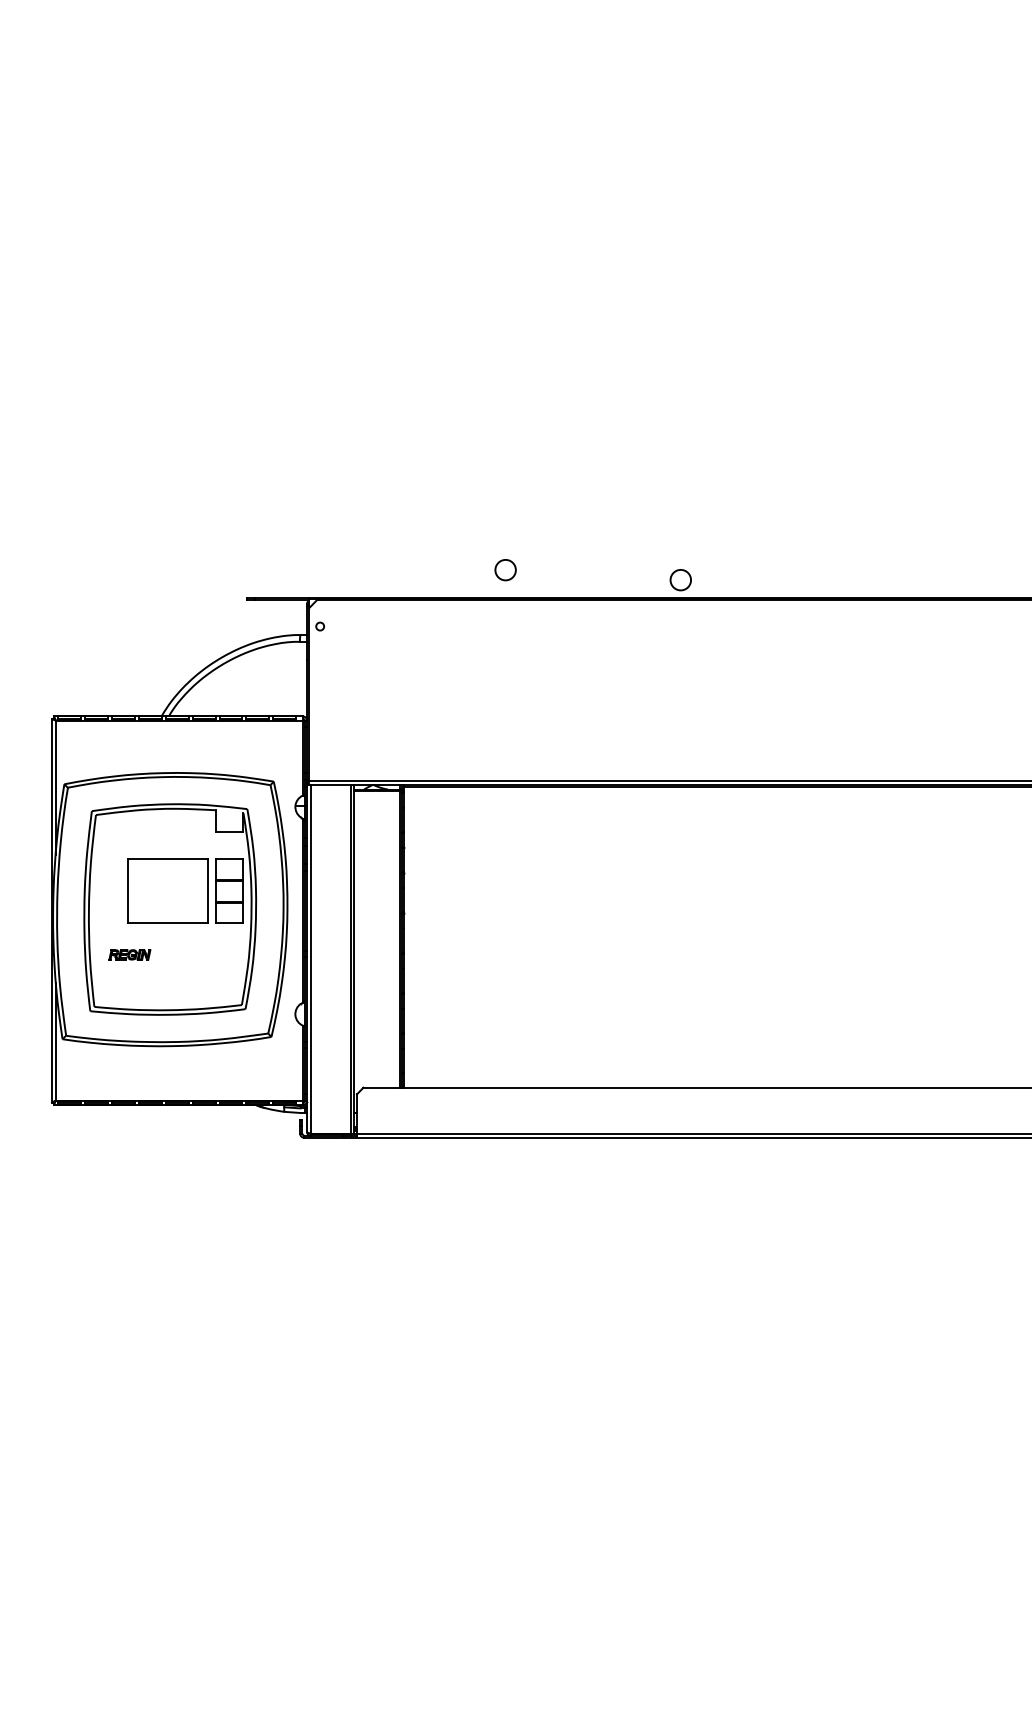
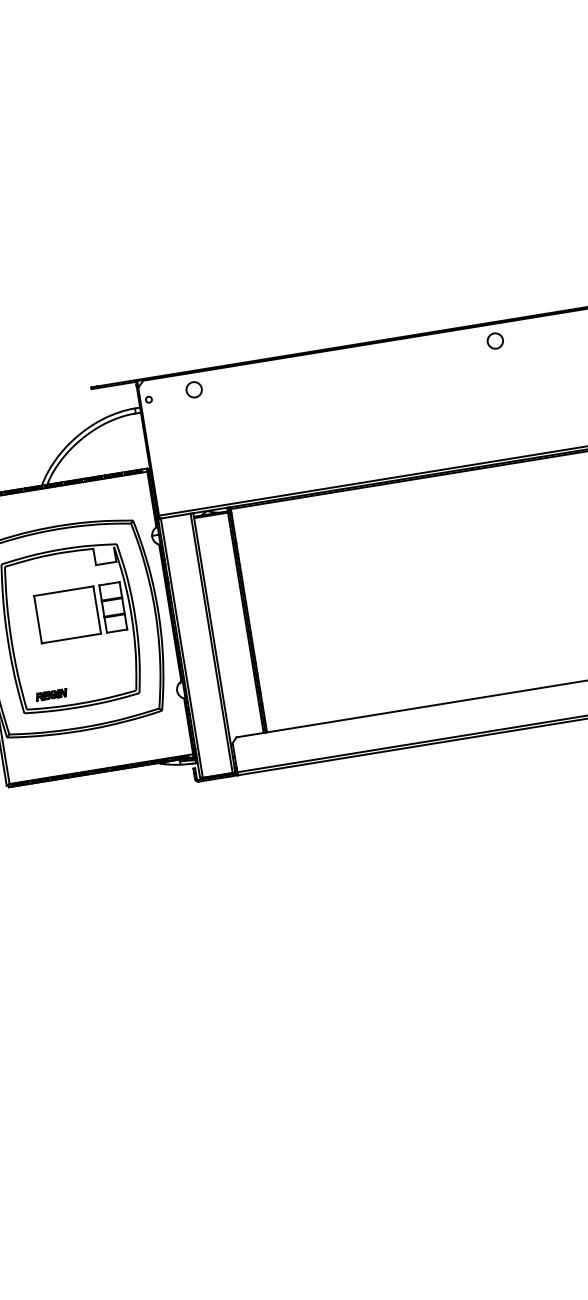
circle: (505, 570) -> (194, 390), moved
circle: (680, 580) -> (495, 341), moved
part: (129, 954) -> (51, 694), moved

